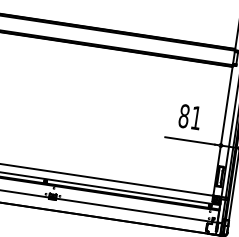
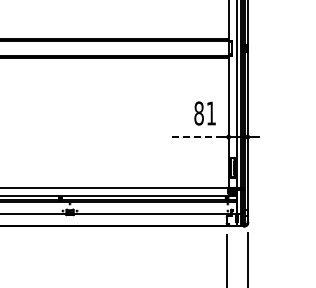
text: (189, 117) -> (204, 113), moved
line: (189, 141) -> (197, 137), solid -> dashed

